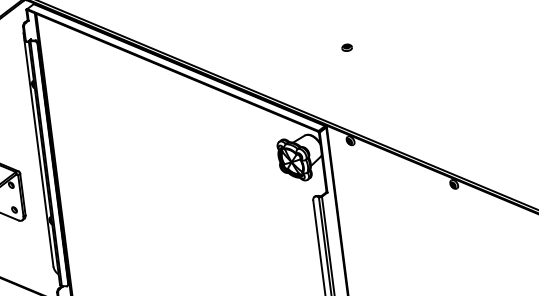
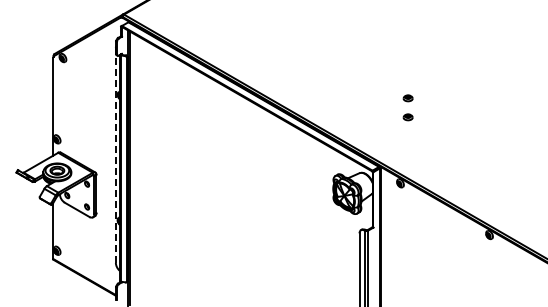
part: (349, 68) -> (407, 117), added
line: (38, 150) -> (115, 155), solid -> dashed

